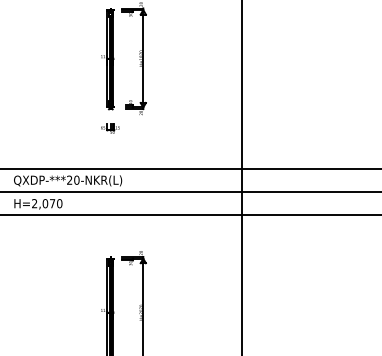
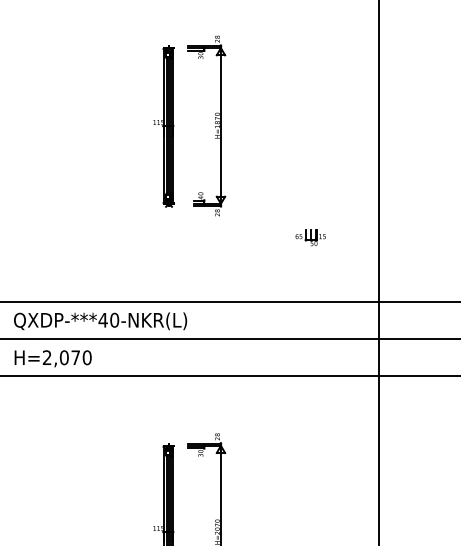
part: (110, 128) -> (310, 237), moved
text: (69, 179) -> (102, 319), QXDP-***20-NKR(L) -> QXDP-***40-NKR(L)

